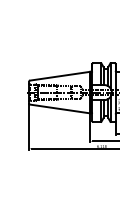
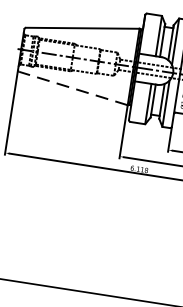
line: (60, 109) -> (73, 89), solid -> dashed

